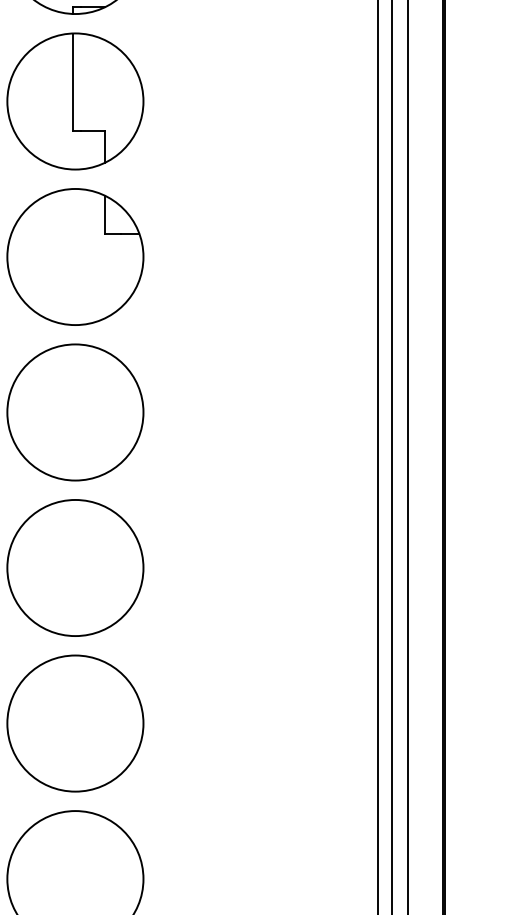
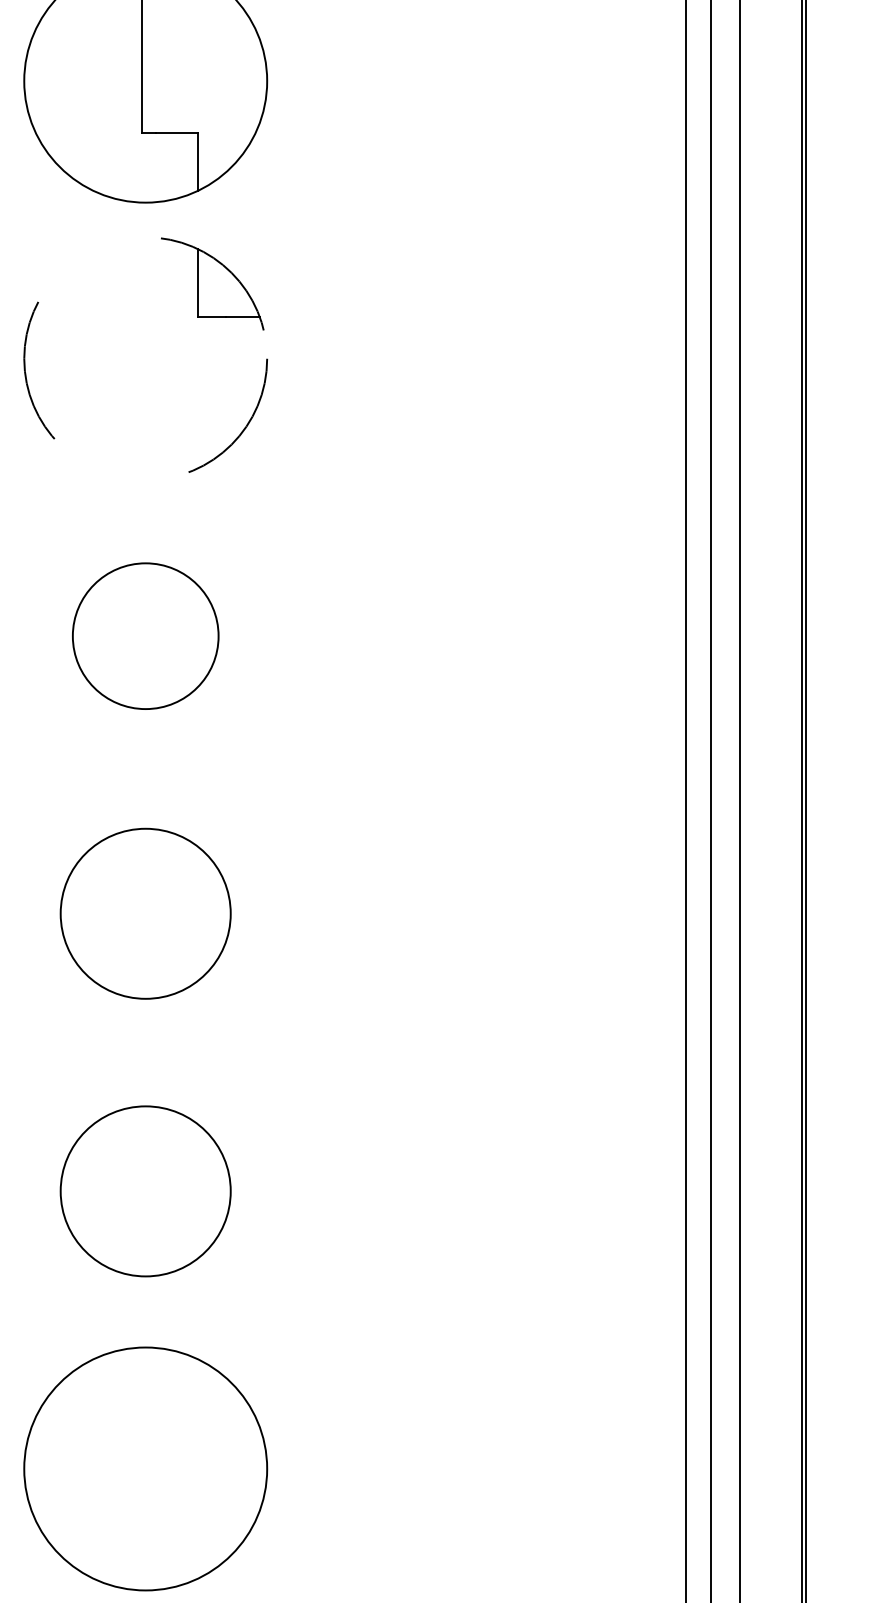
circle: (75, 256) -> (145, 357), solid -> dashed
circle: (75, 412) -> (145, 636), size x0.6
circle: (75, 567) -> (145, 912), size x0.7
circle: (75, 723) -> (145, 1191), size x0.7

